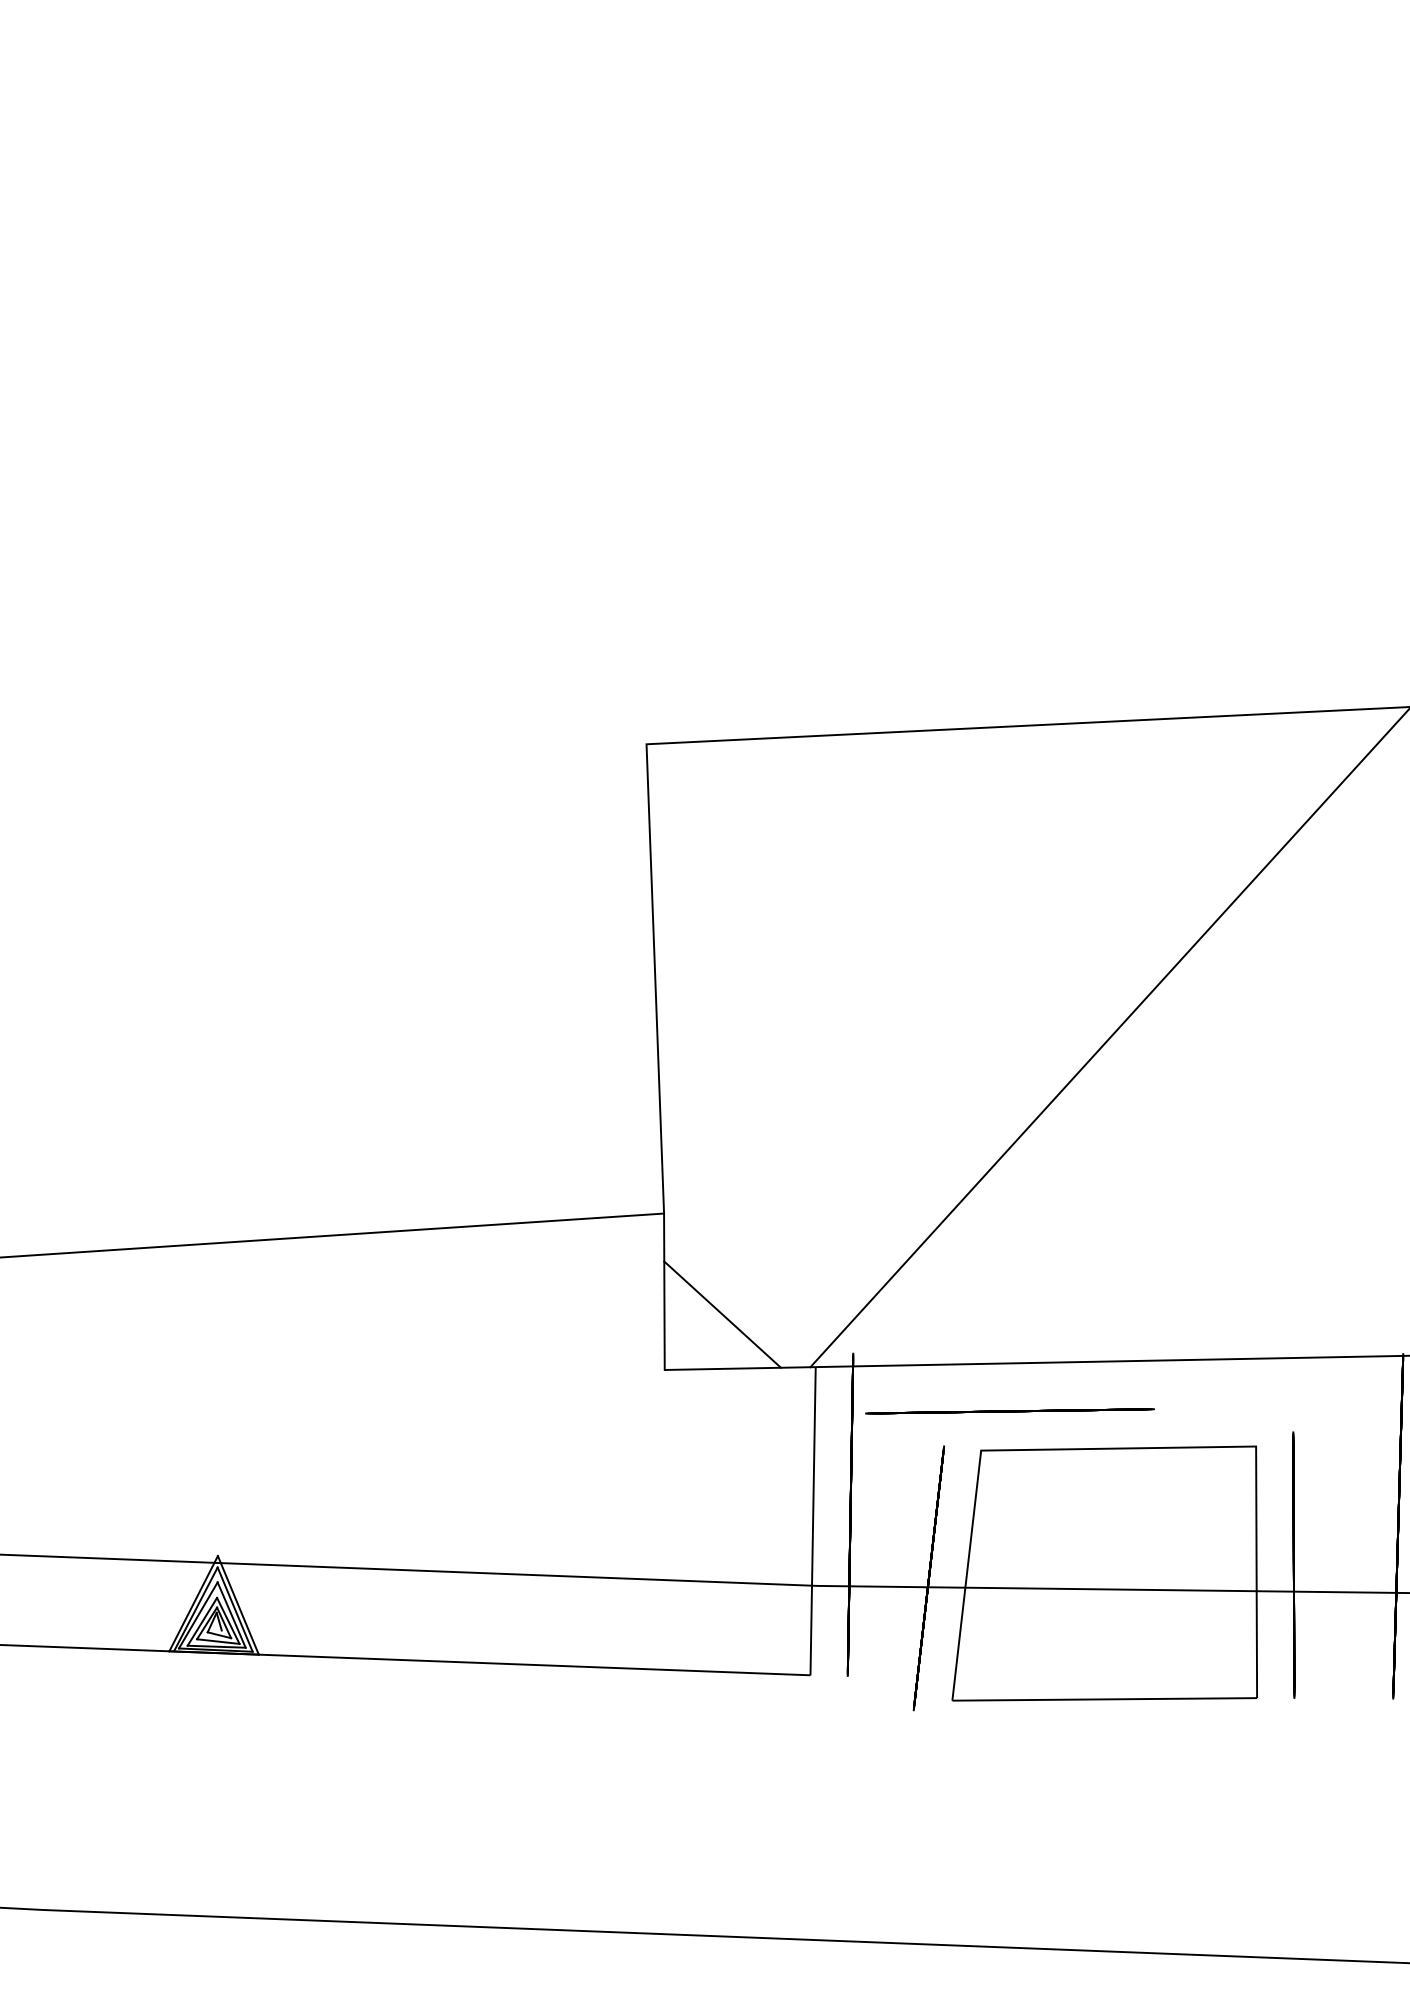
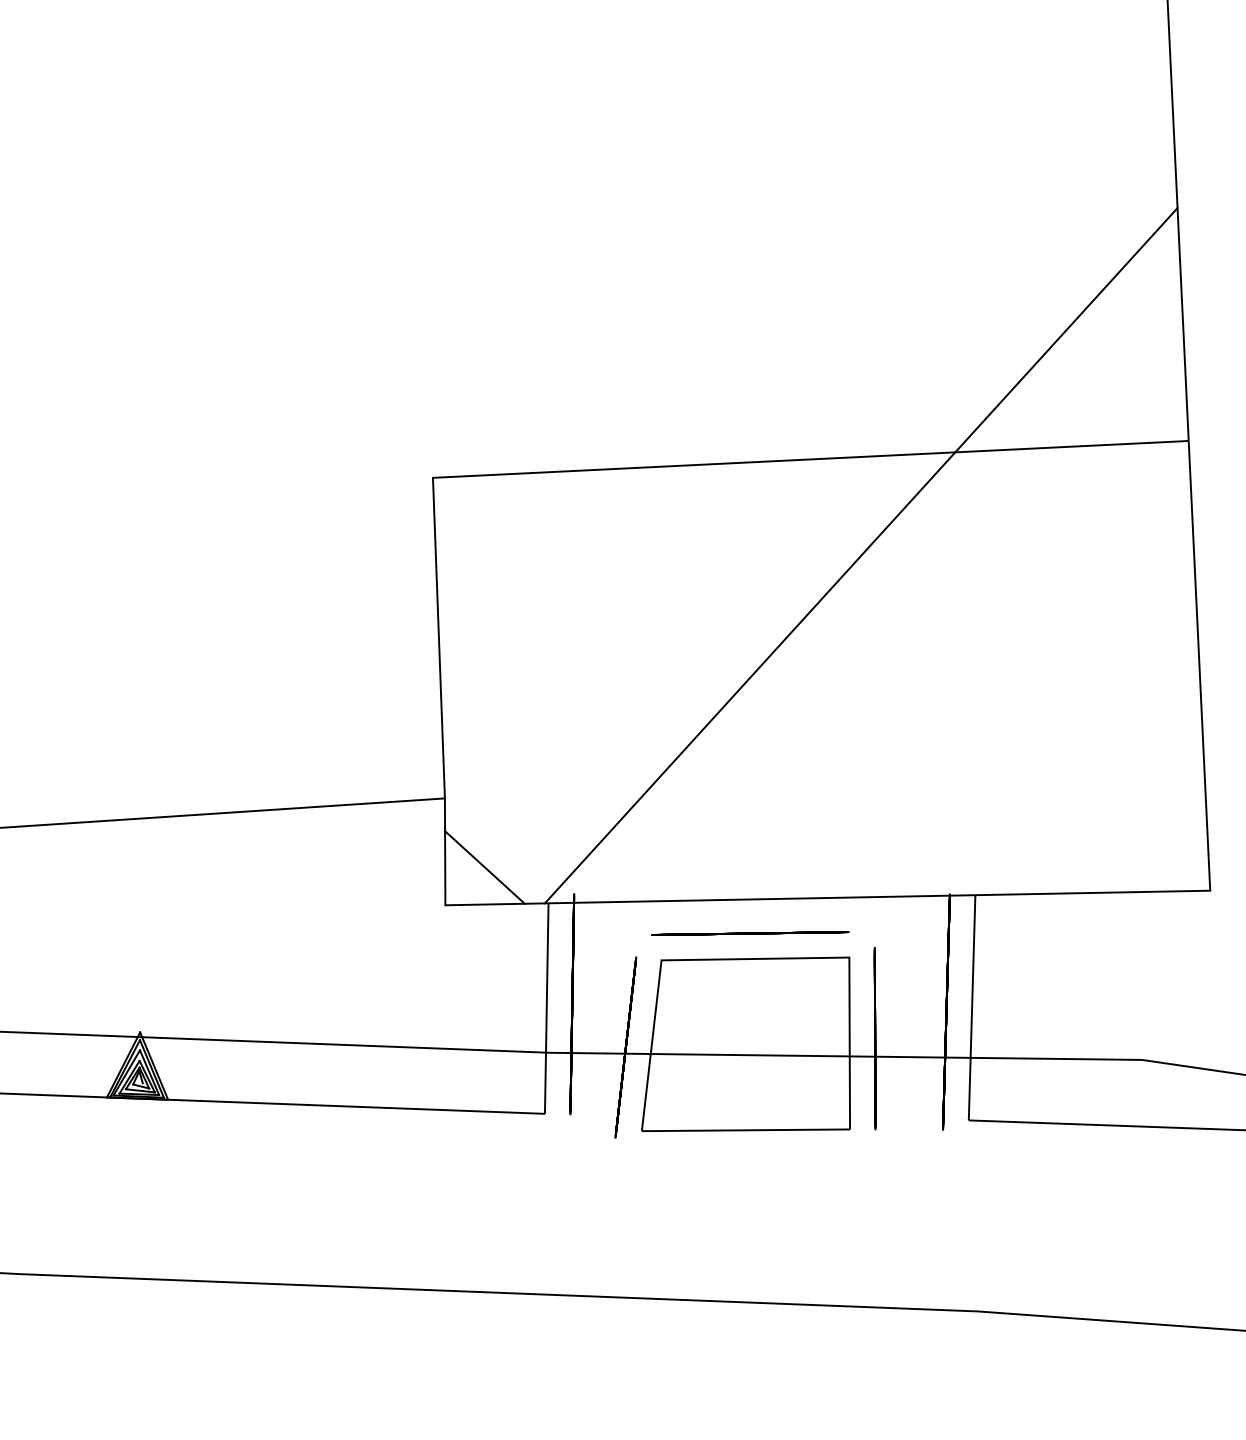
line: (1010, 1411) -> (750, 933), moved

